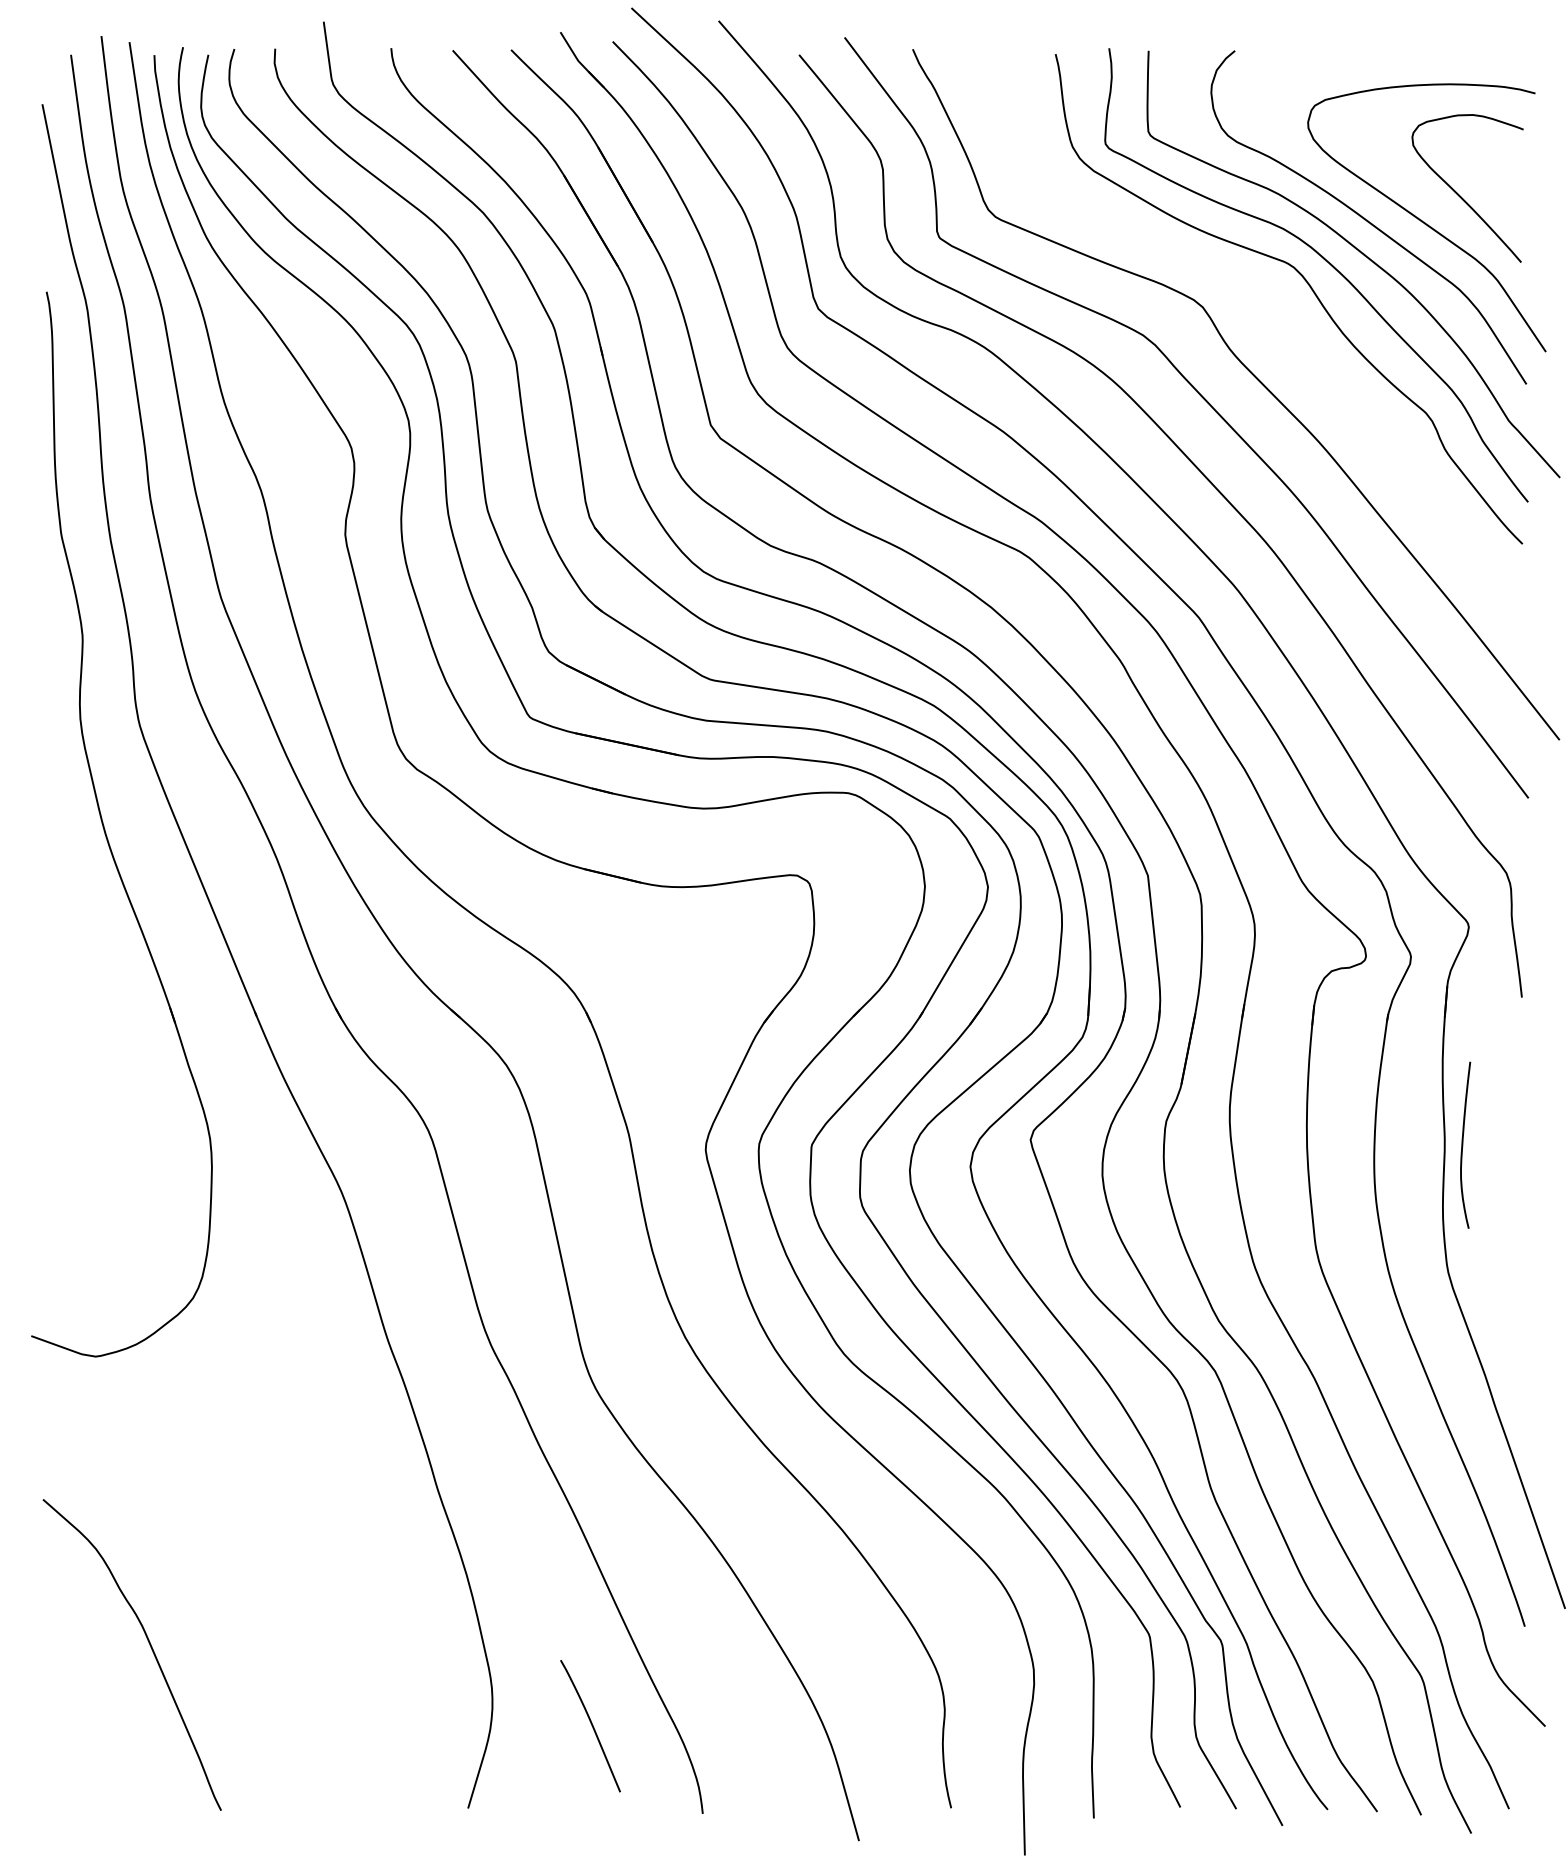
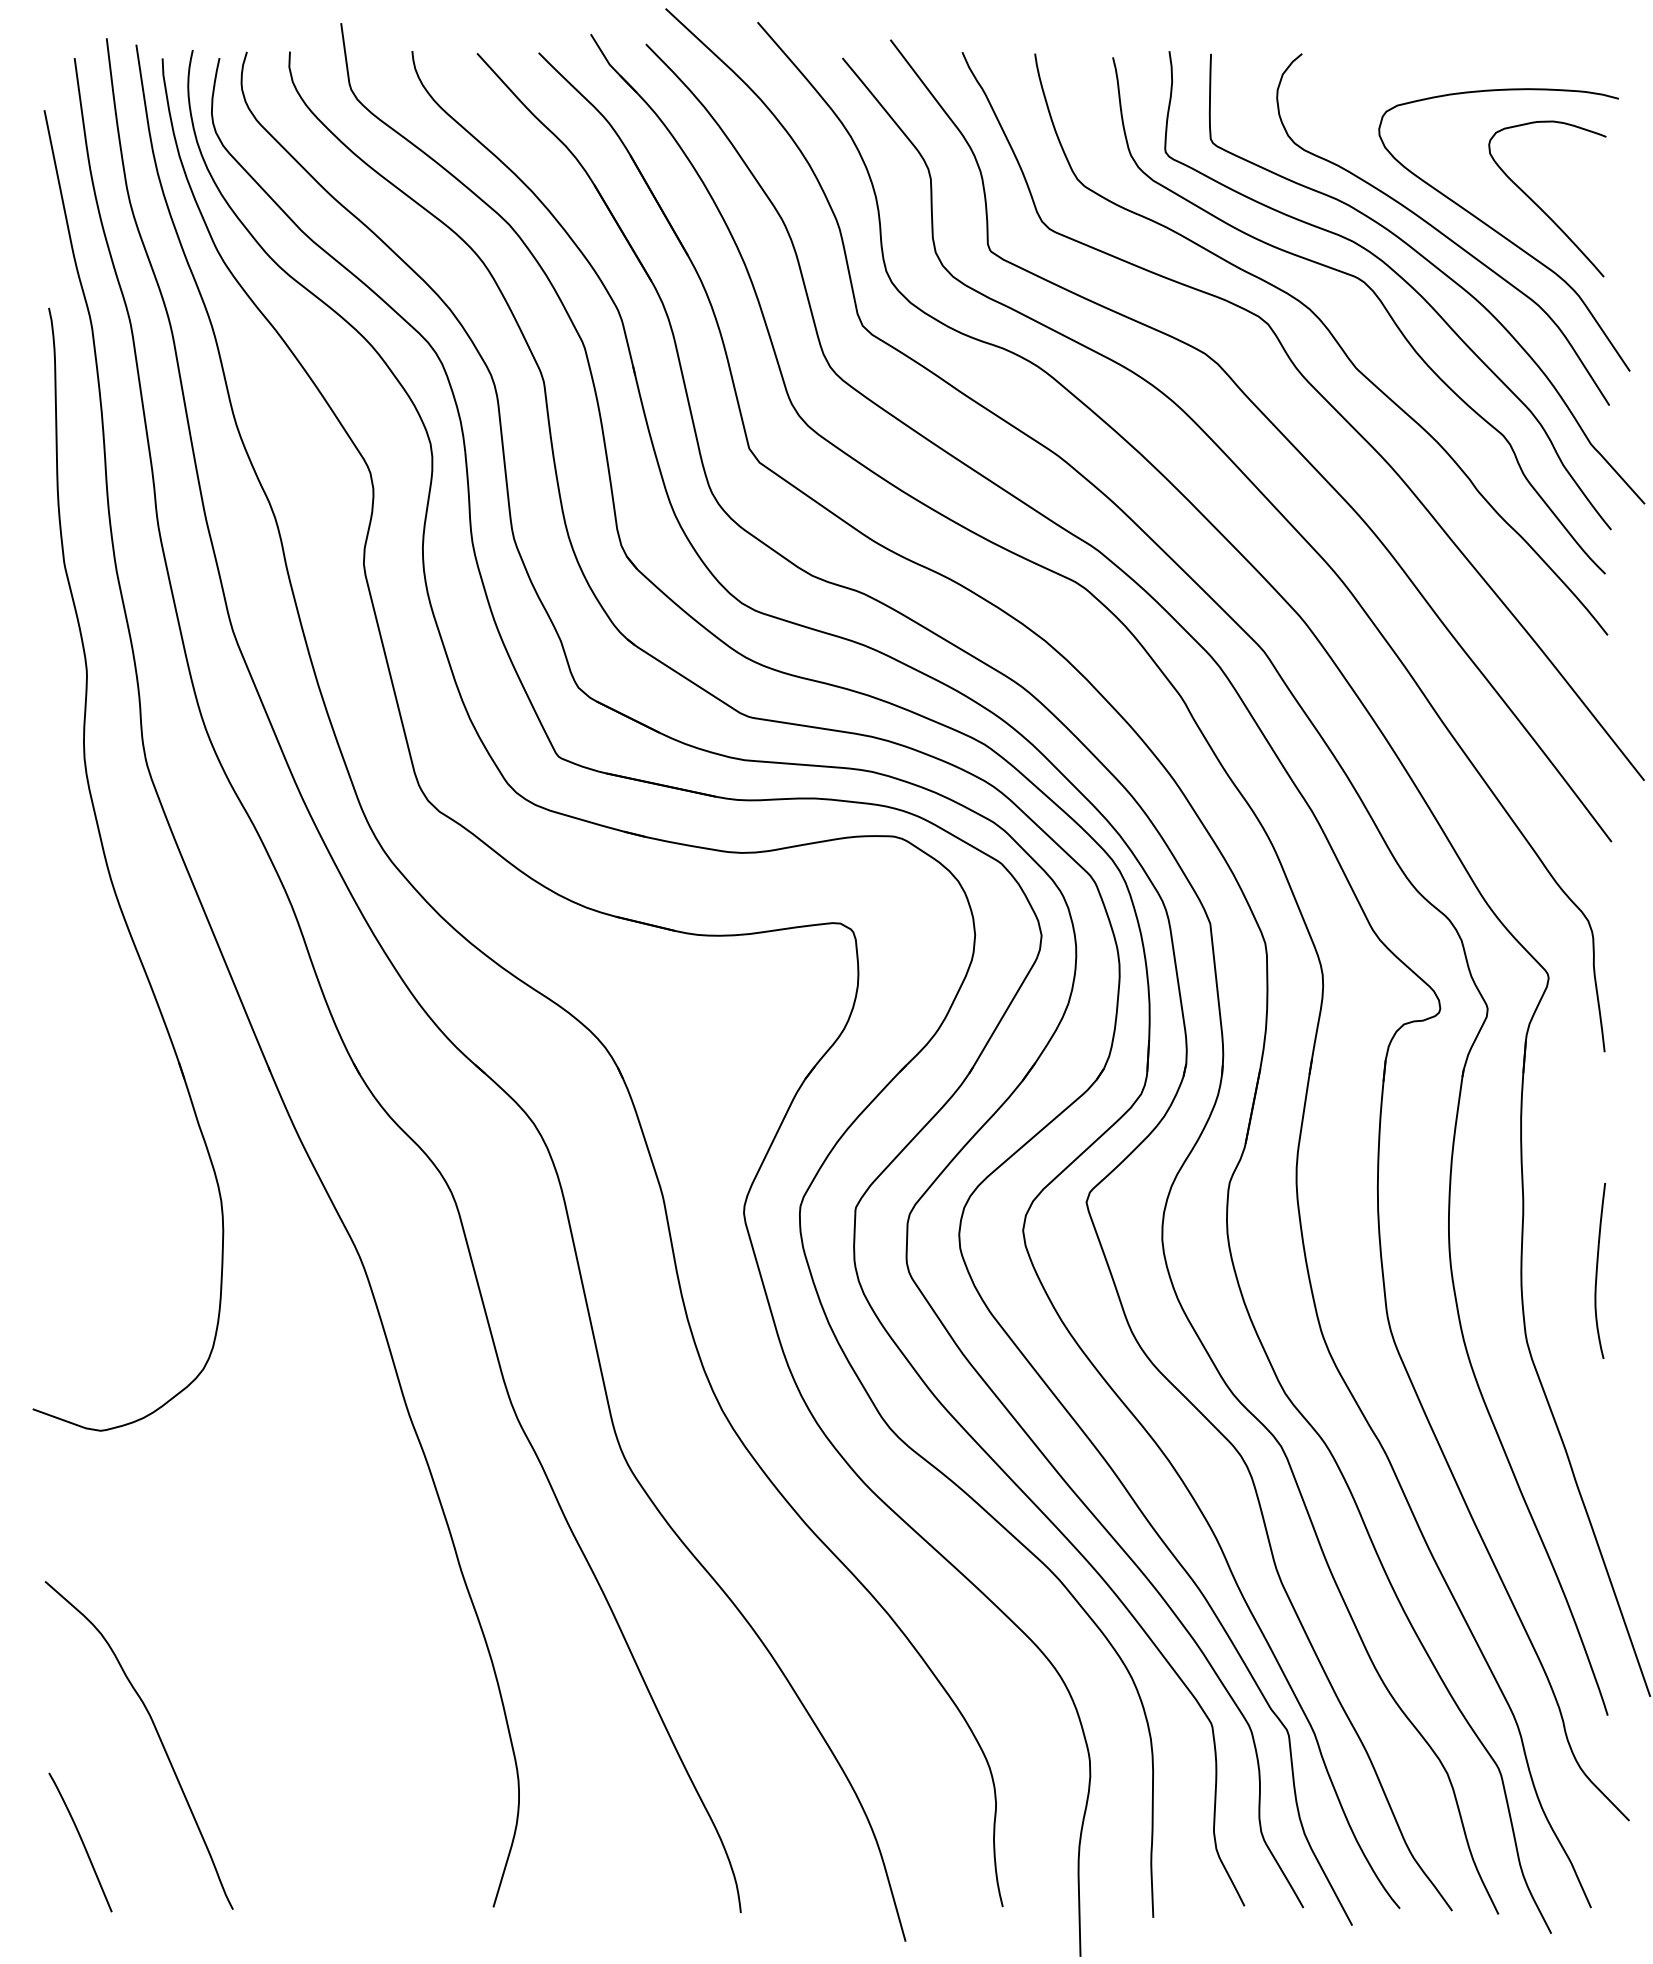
curve: (1262, 318) -> (1331, 336), added
curve: (1462, 1144) -> (1597, 1270), moved
curve: (591, 1726) -> (81, 1842), moved

